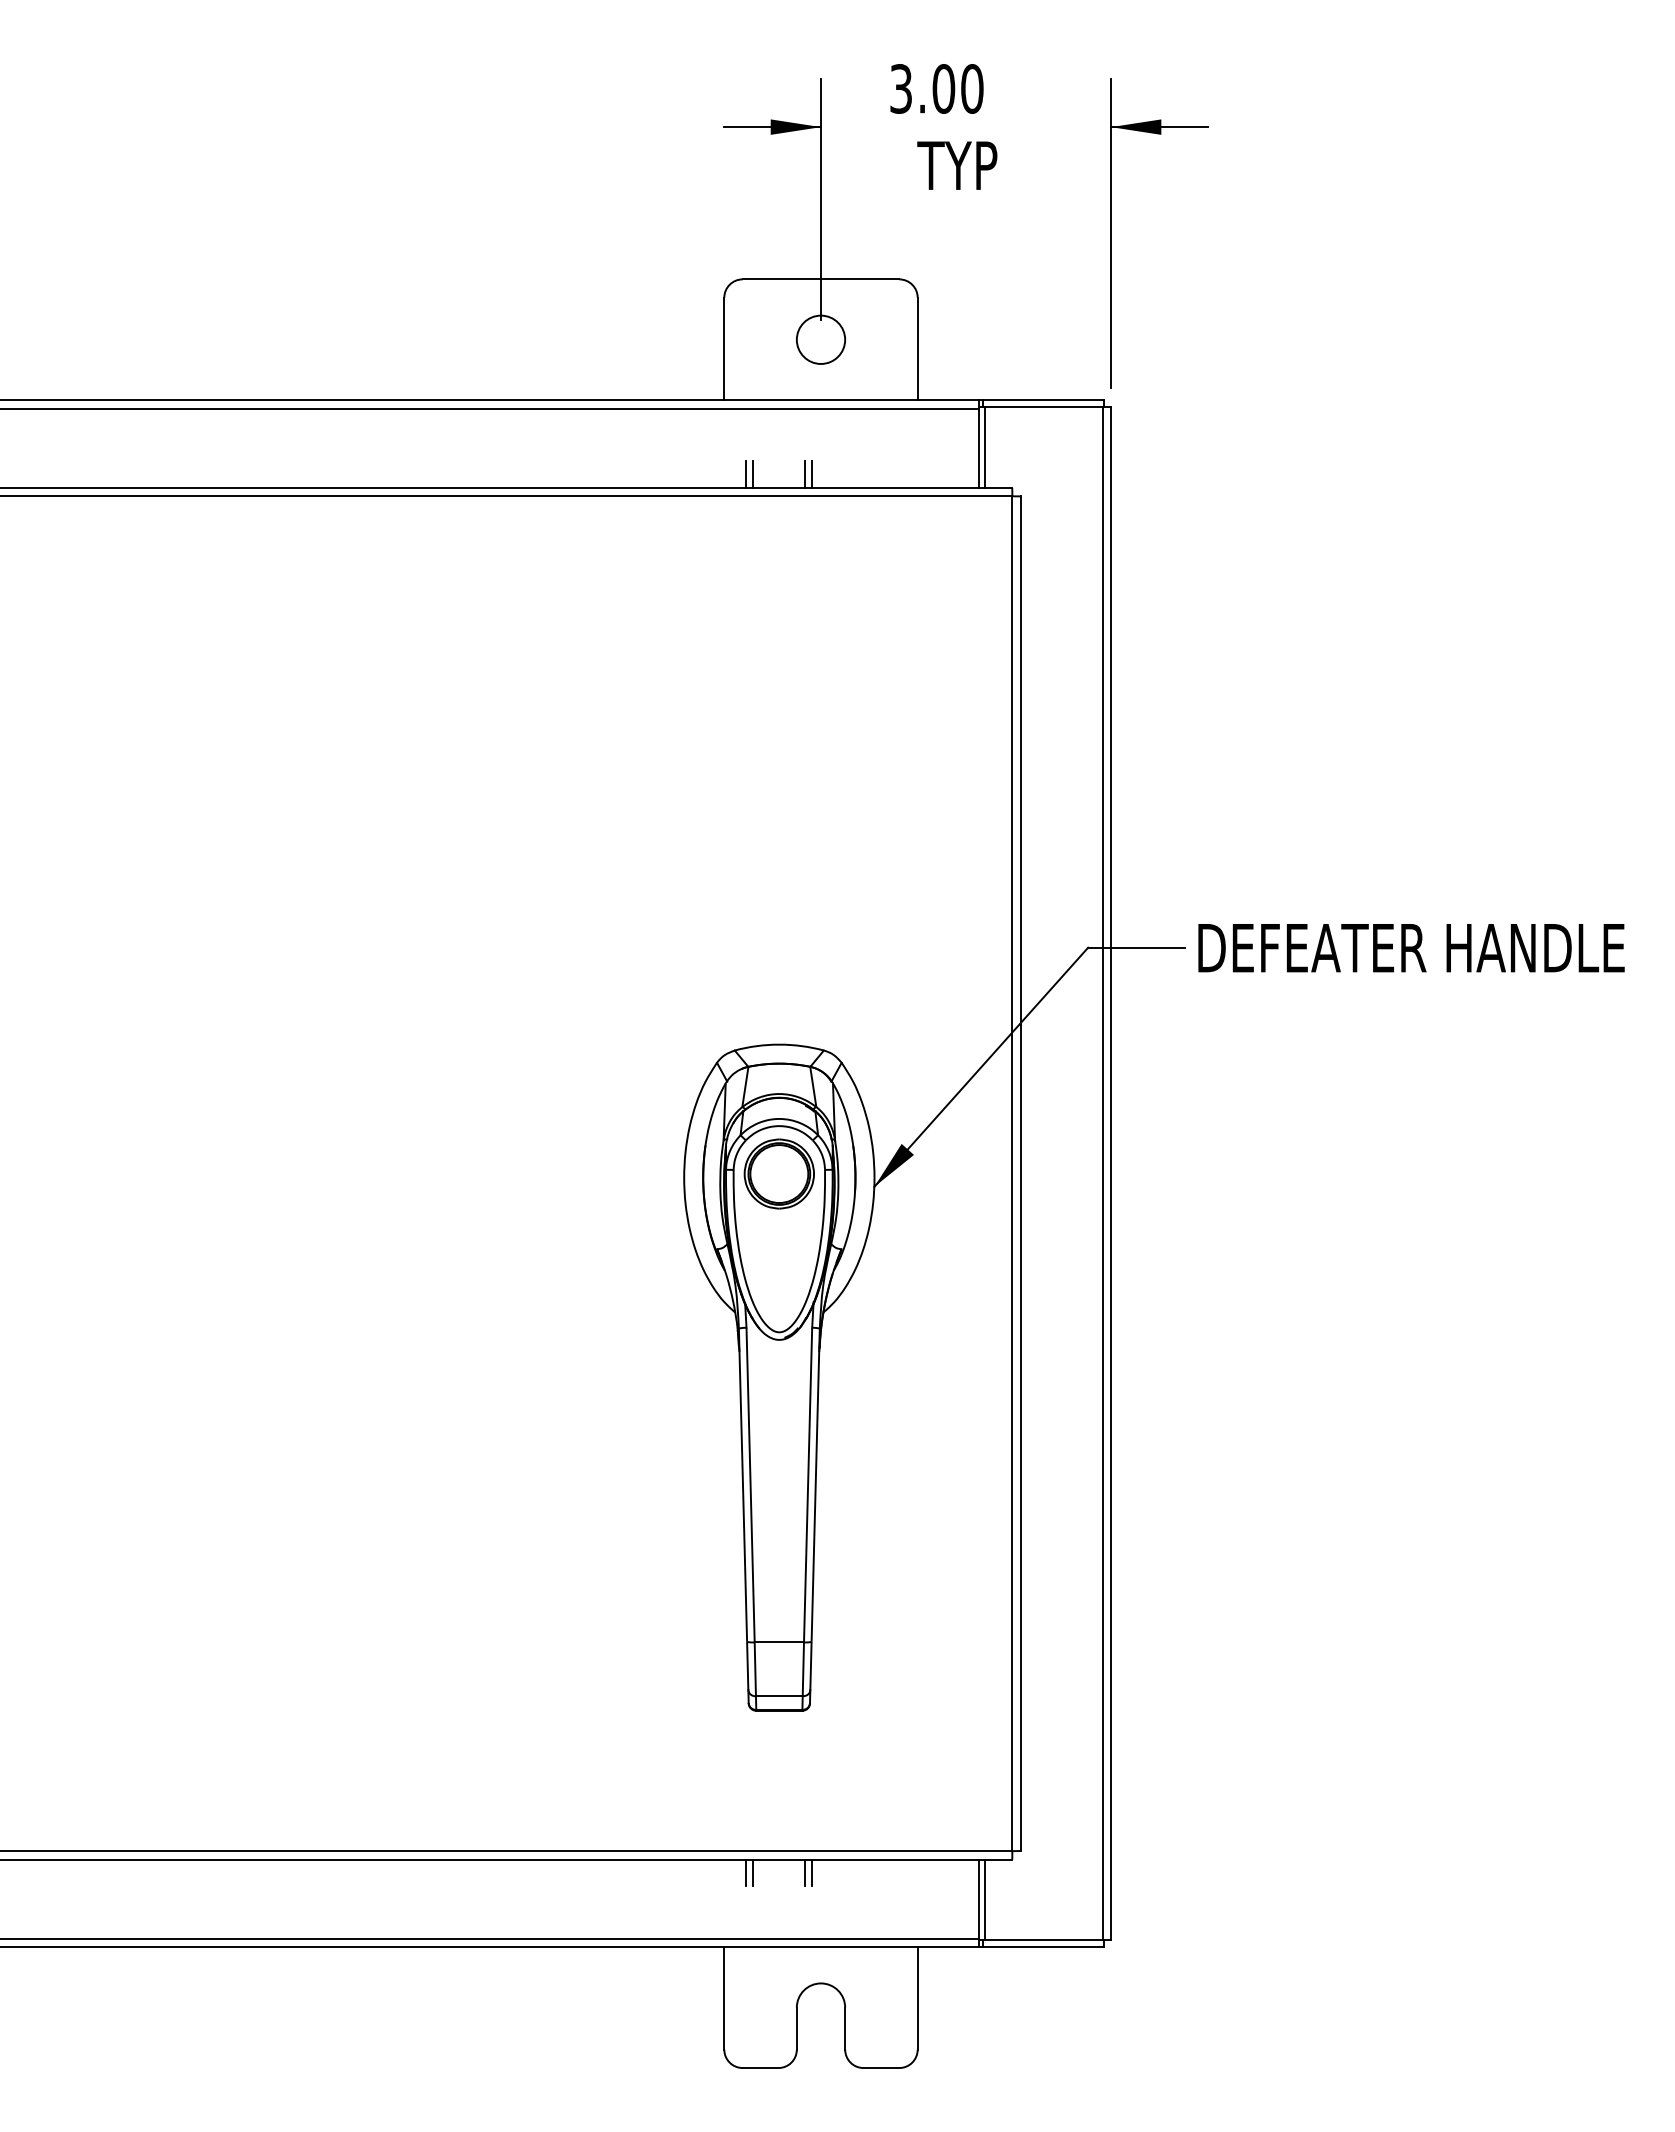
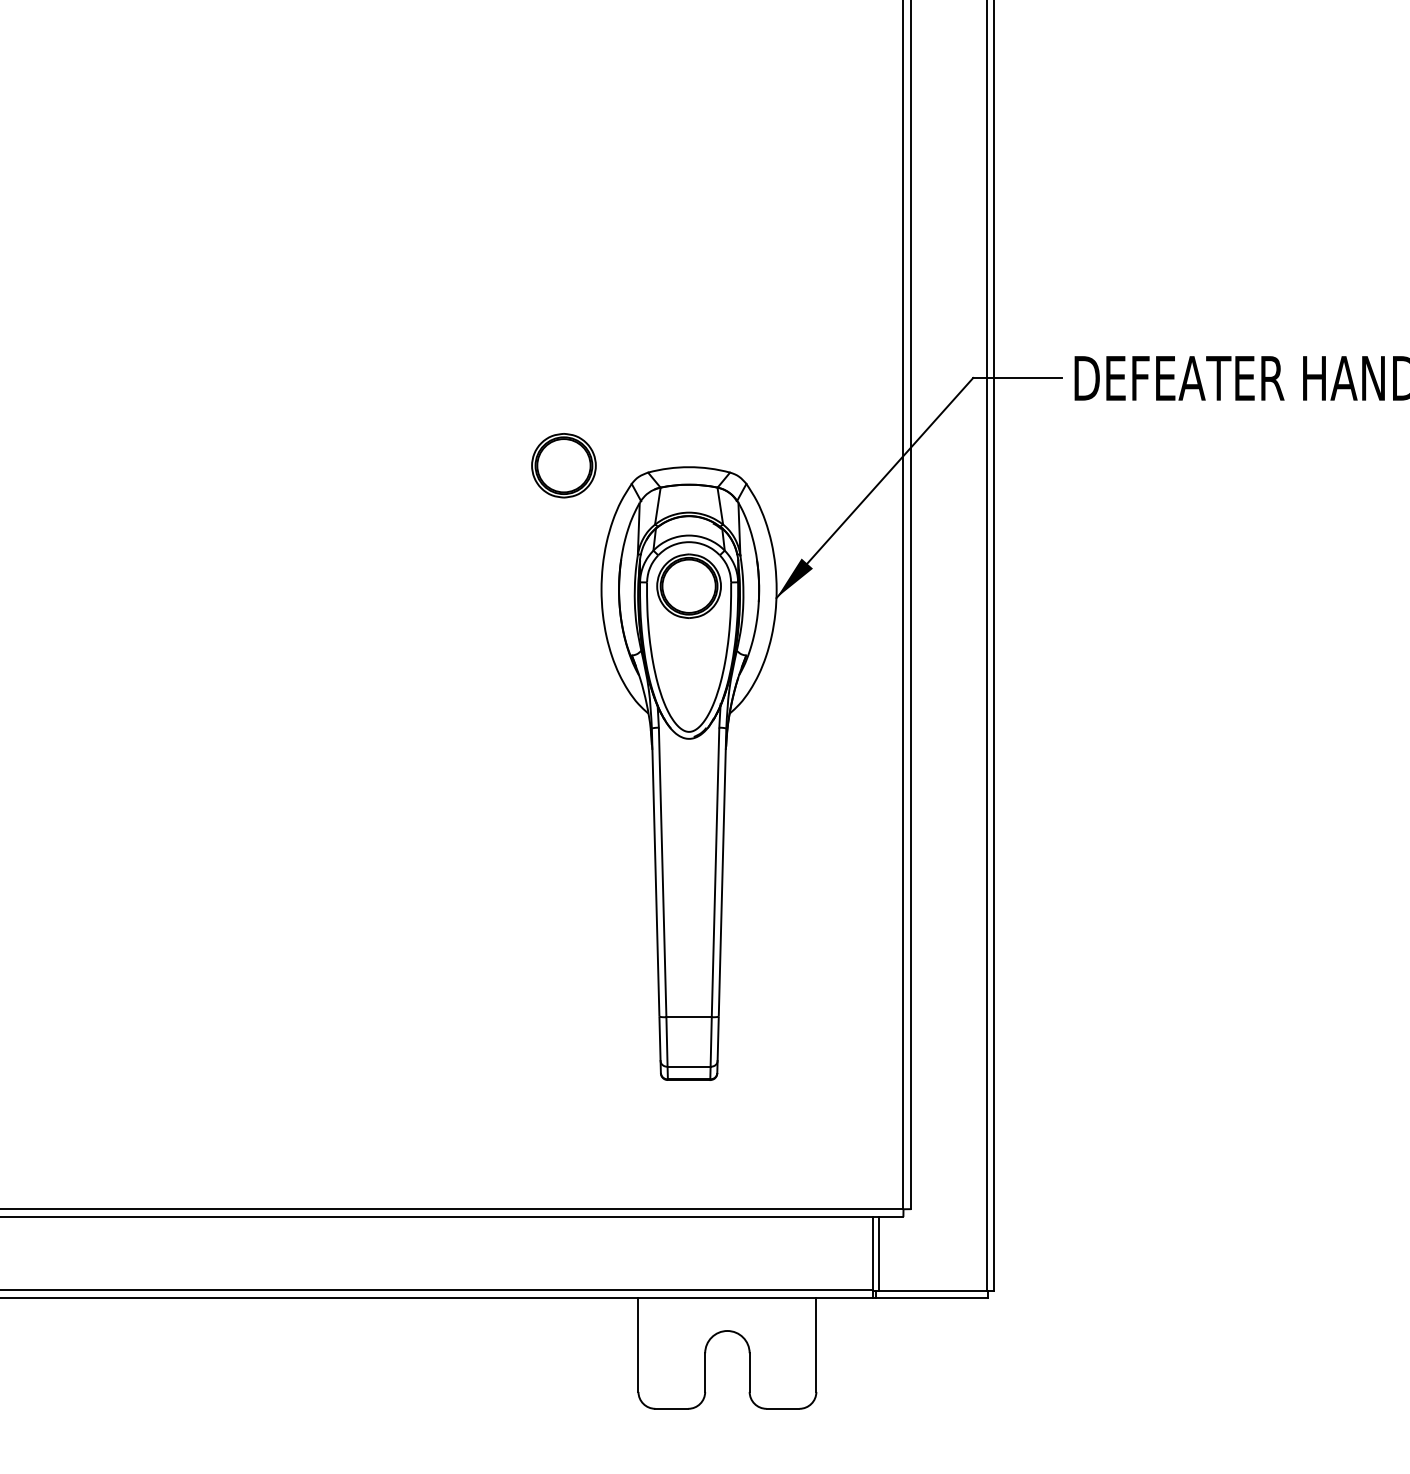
part: (642, 1042) -> (563, 465), added
line: (745, 1872) -> (657, 1228), removed
line: (753, 1872) -> (665, 1228), removed
line: (805, 1872) -> (713, 1228), removed
line: (812, 1872) -> (719, 1228), removed

